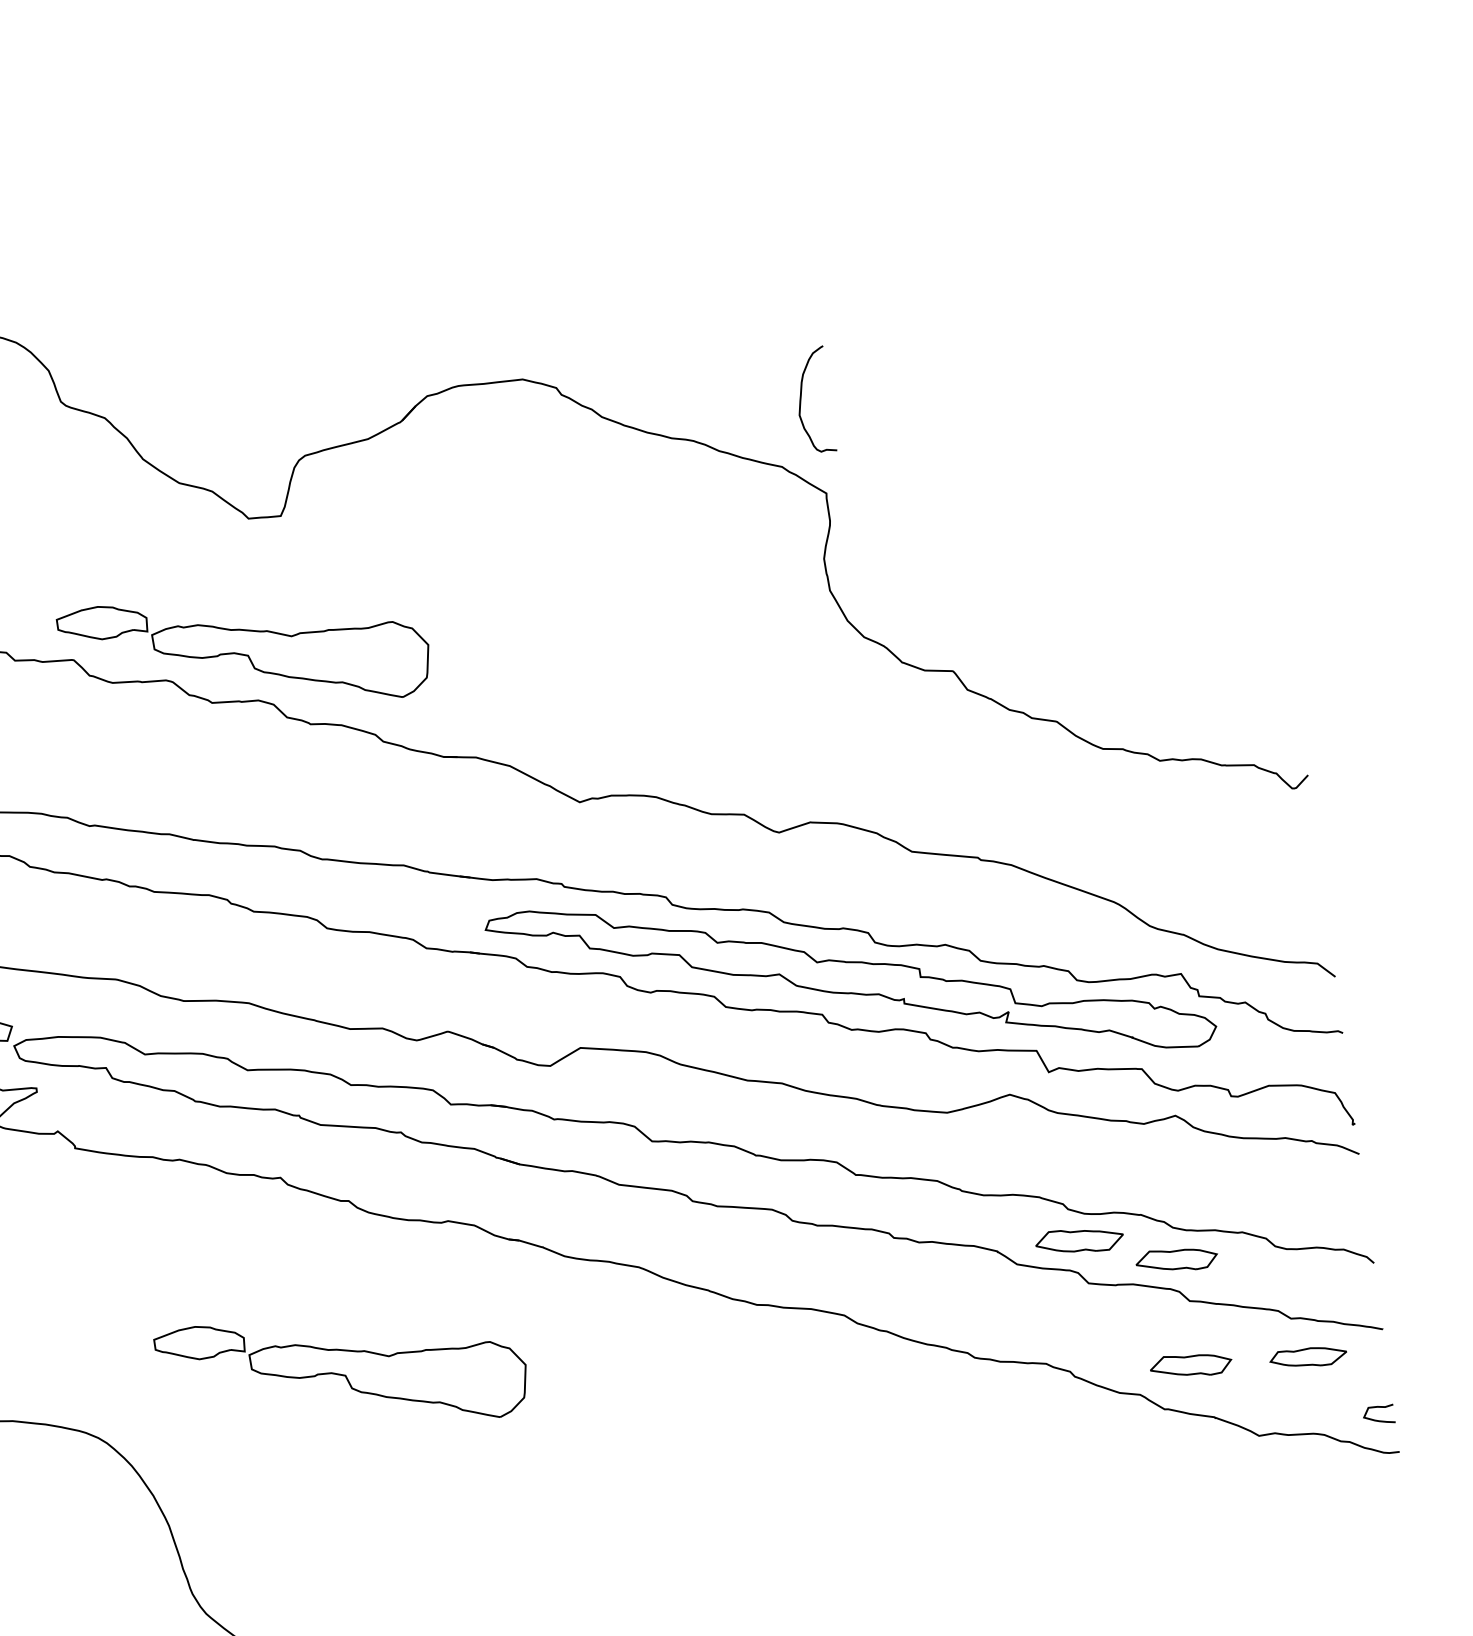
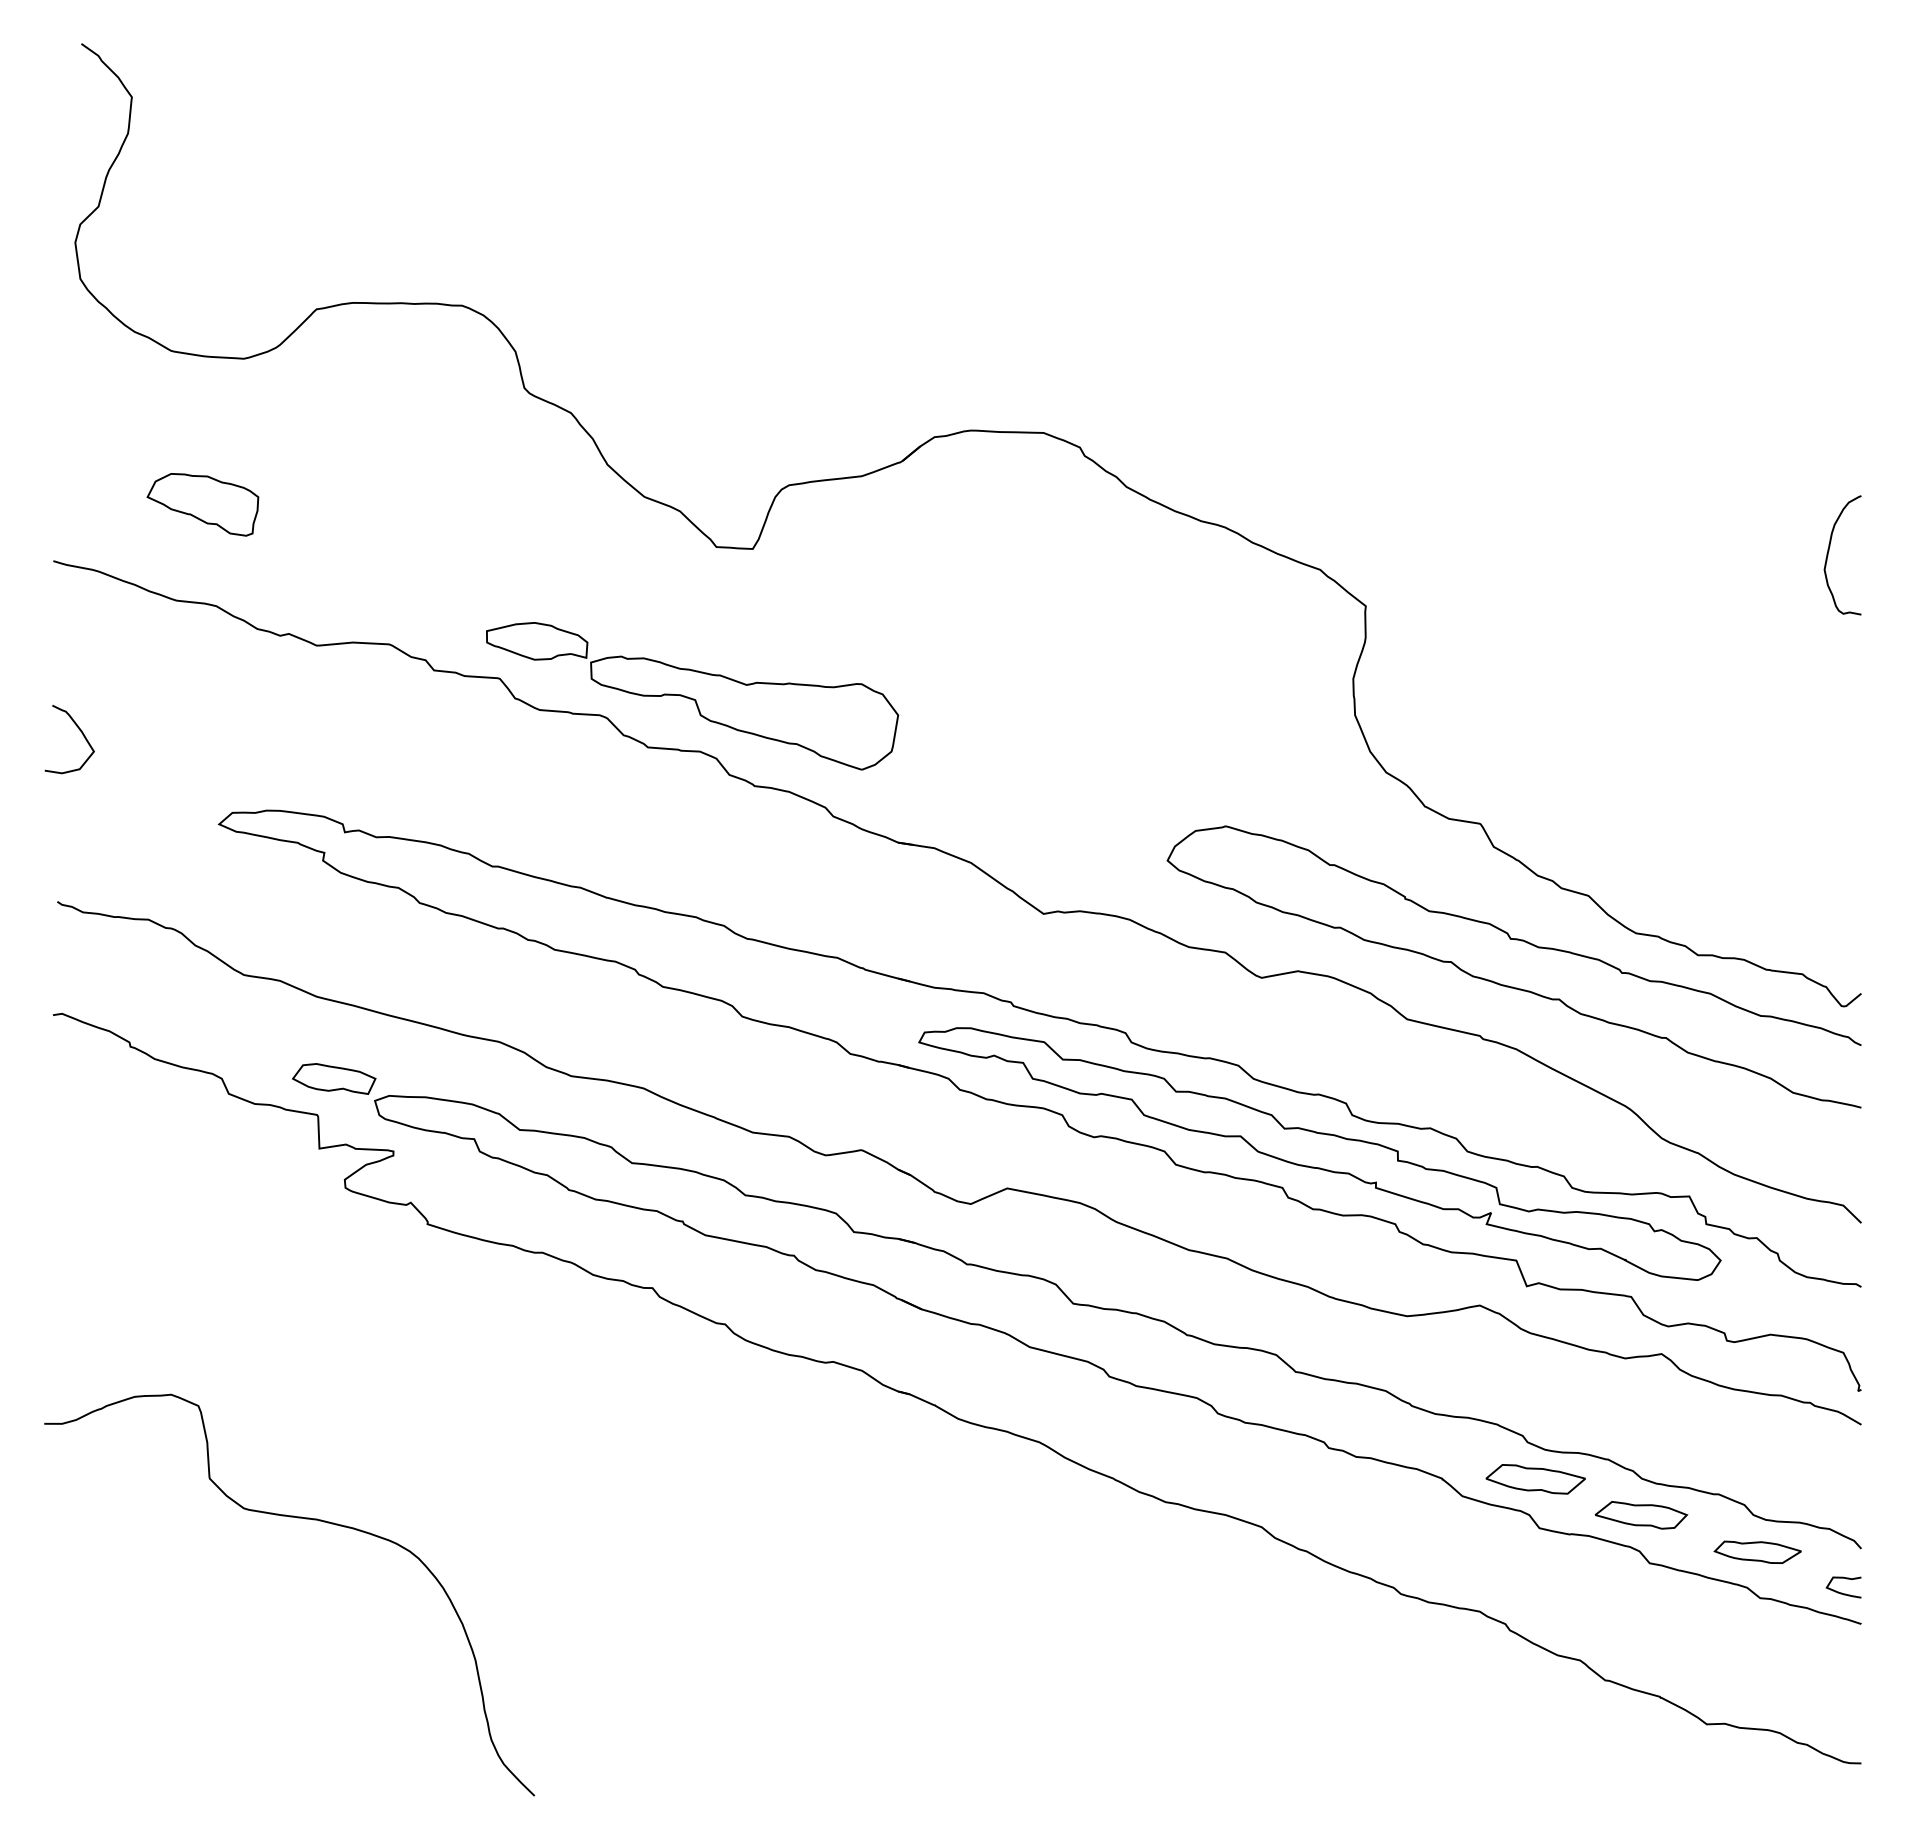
curve: (801, 398) -> (1829, 551), moved
curve: (996, 809) -> (1508, 985), added
part: (1308, 1356) -> (1757, 1551), moved
part: (1191, 1365) -> (1641, 1635), removed
part: (342, 1372) -> (692, 1515), removed
curve: (1378, 1419) -> (1842, 1592), moved

